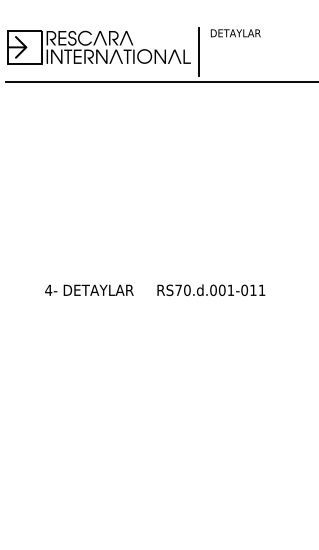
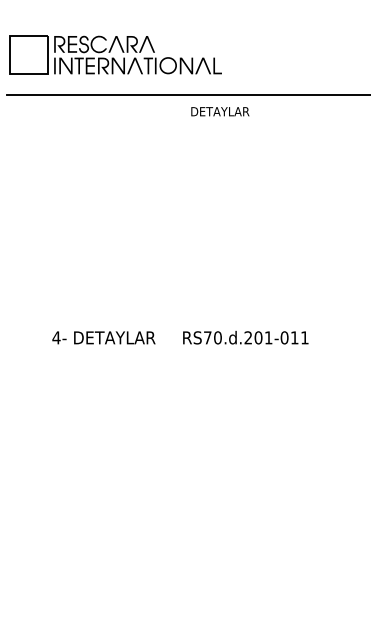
text: (235, 33) -> (220, 111), moved
fill: (17, 46) -> (20, 54), removed
line: (199, 51) -> (231, 59), removed
text: (213, 290) -> (248, 337), RS70.d.001-011 -> RS70.d.201-011

